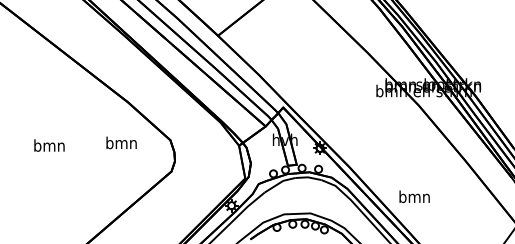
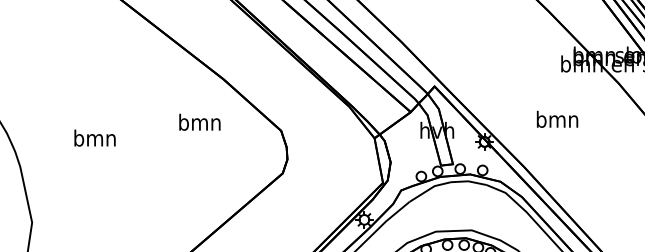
text: (121, 142) -> (199, 121), moved
text: (49, 145) -> (95, 138), moved
text: (414, 196) -> (557, 118), moved

